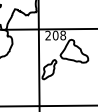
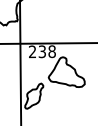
text: (55, 35) -> (42, 51), 208 -> 238

